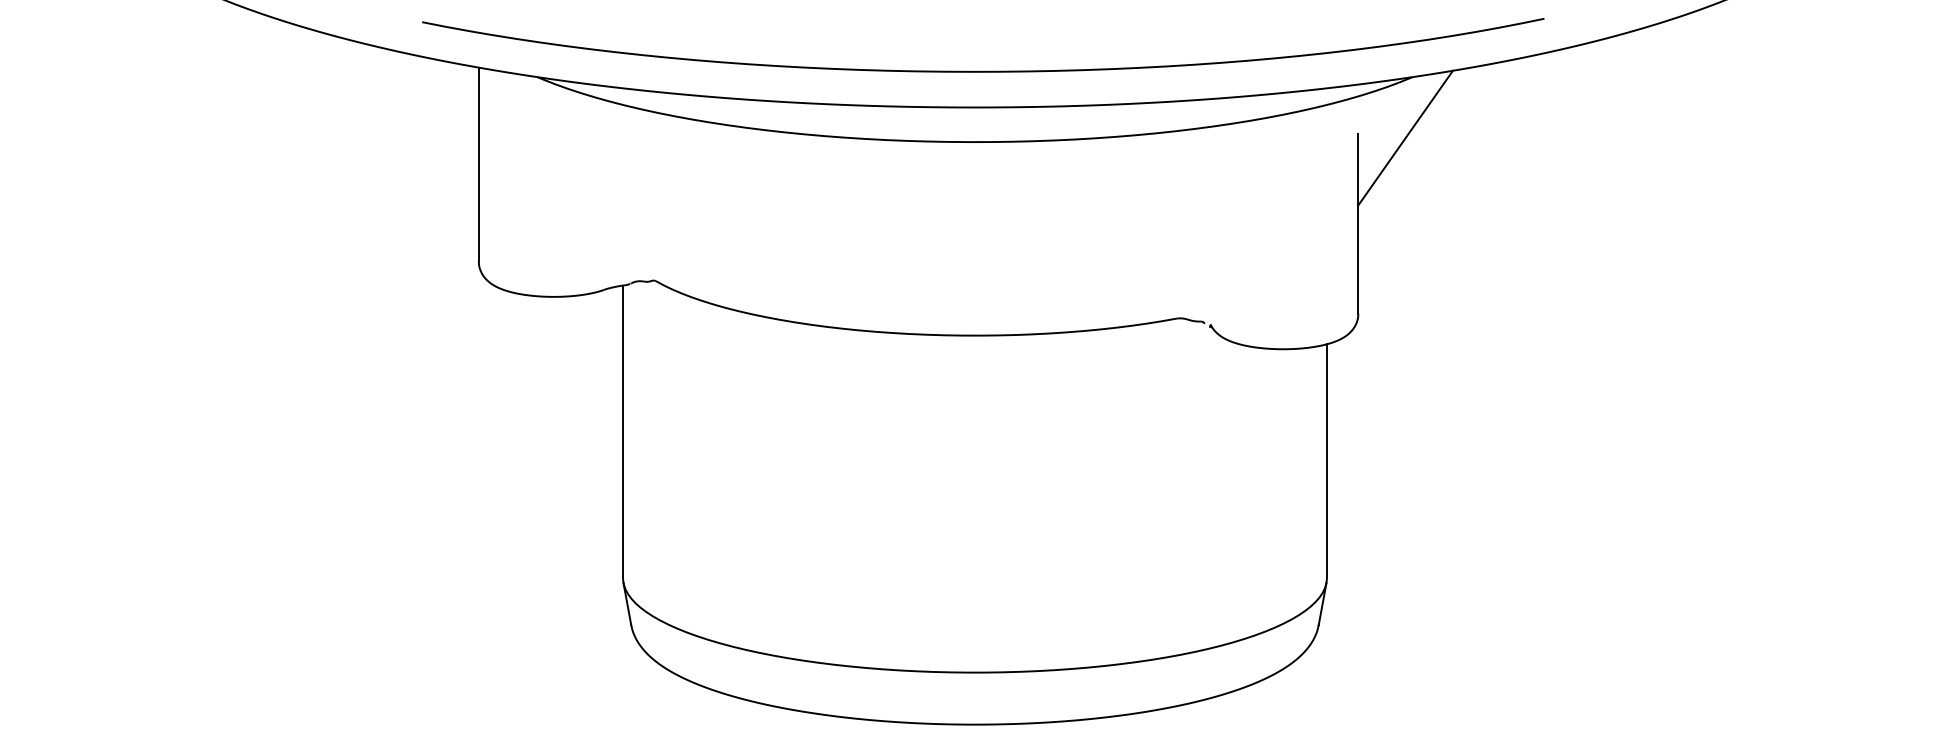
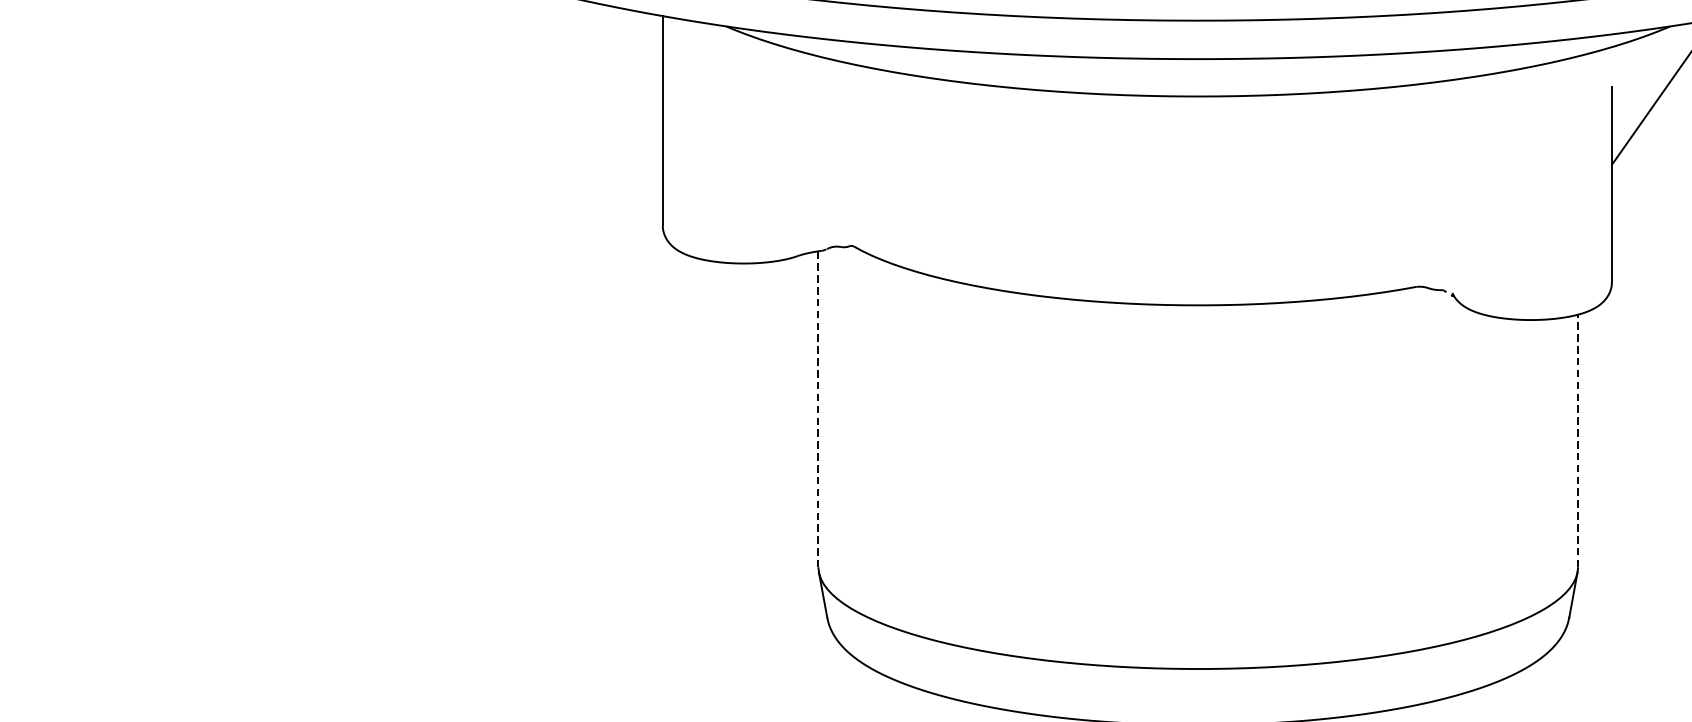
line: (623, 432) -> (818, 409), solid -> dashed
line: (1326, 460) -> (1577, 440), solid -> dashed

